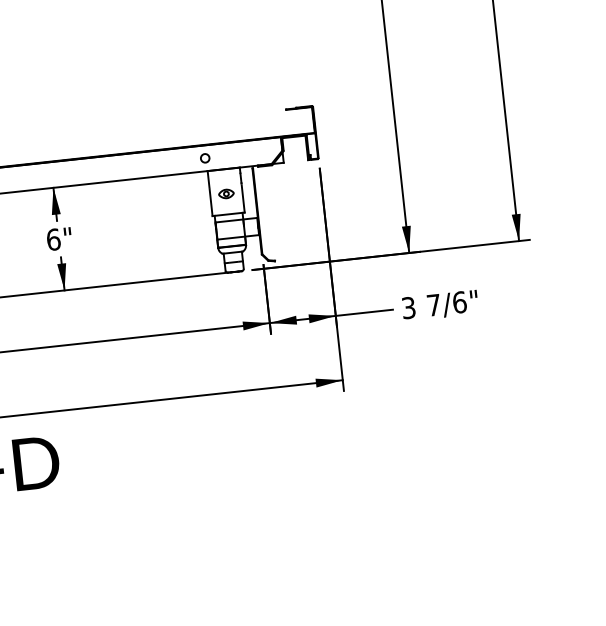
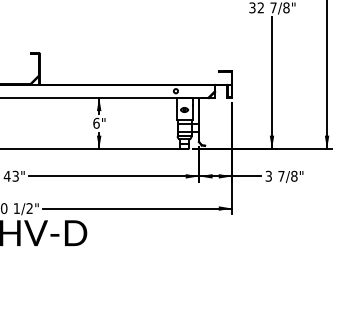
text: (459, 300) -> (294, 175), 7/6" -> 7/8"

